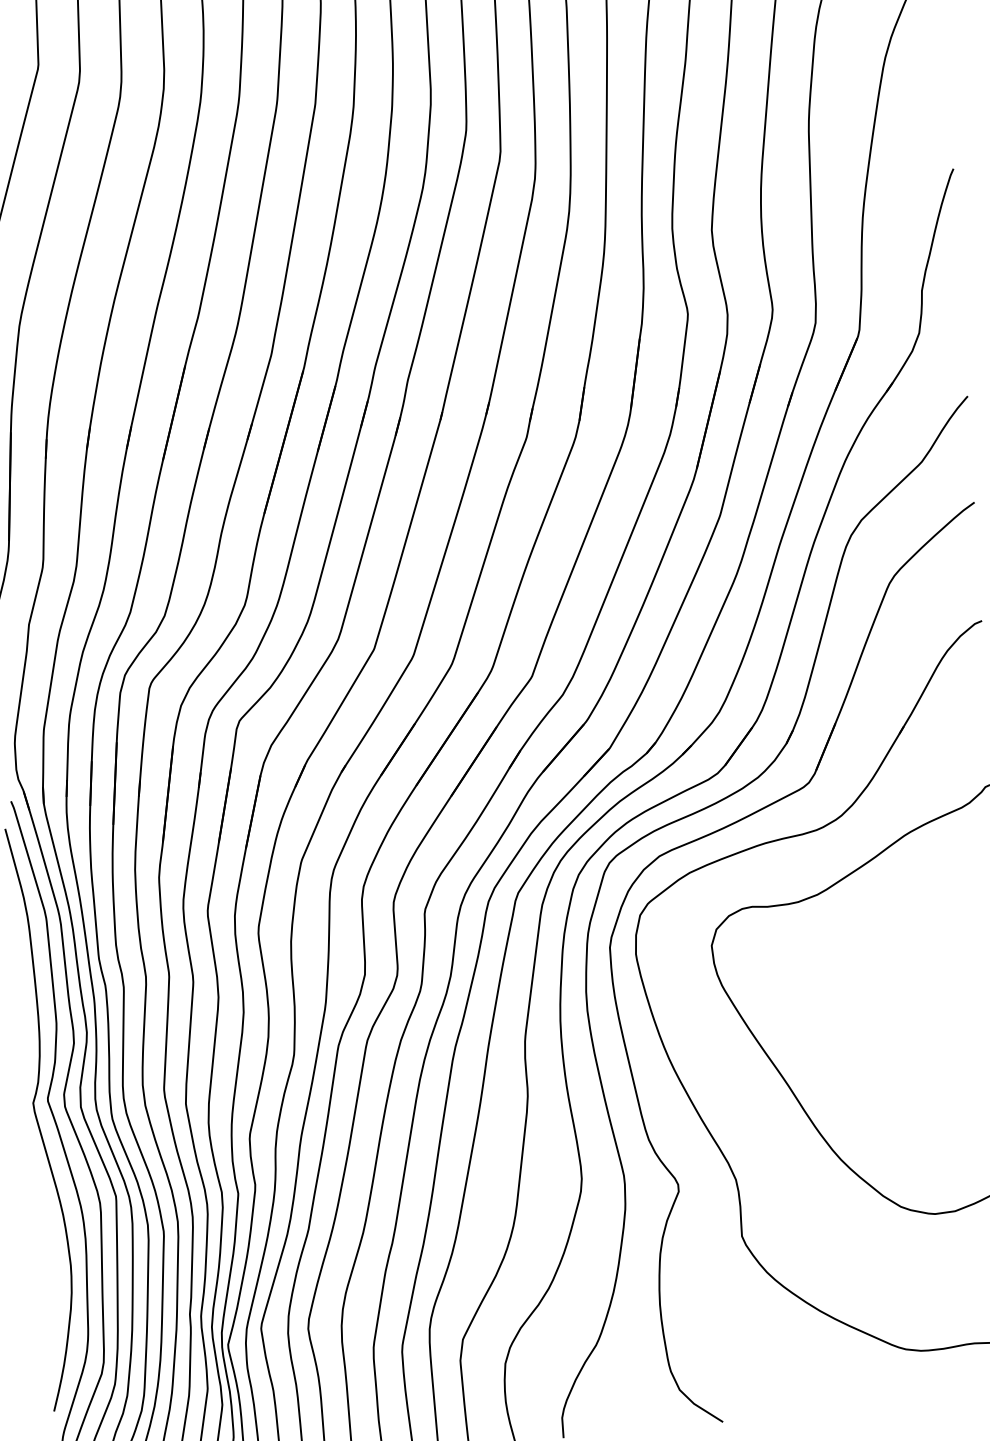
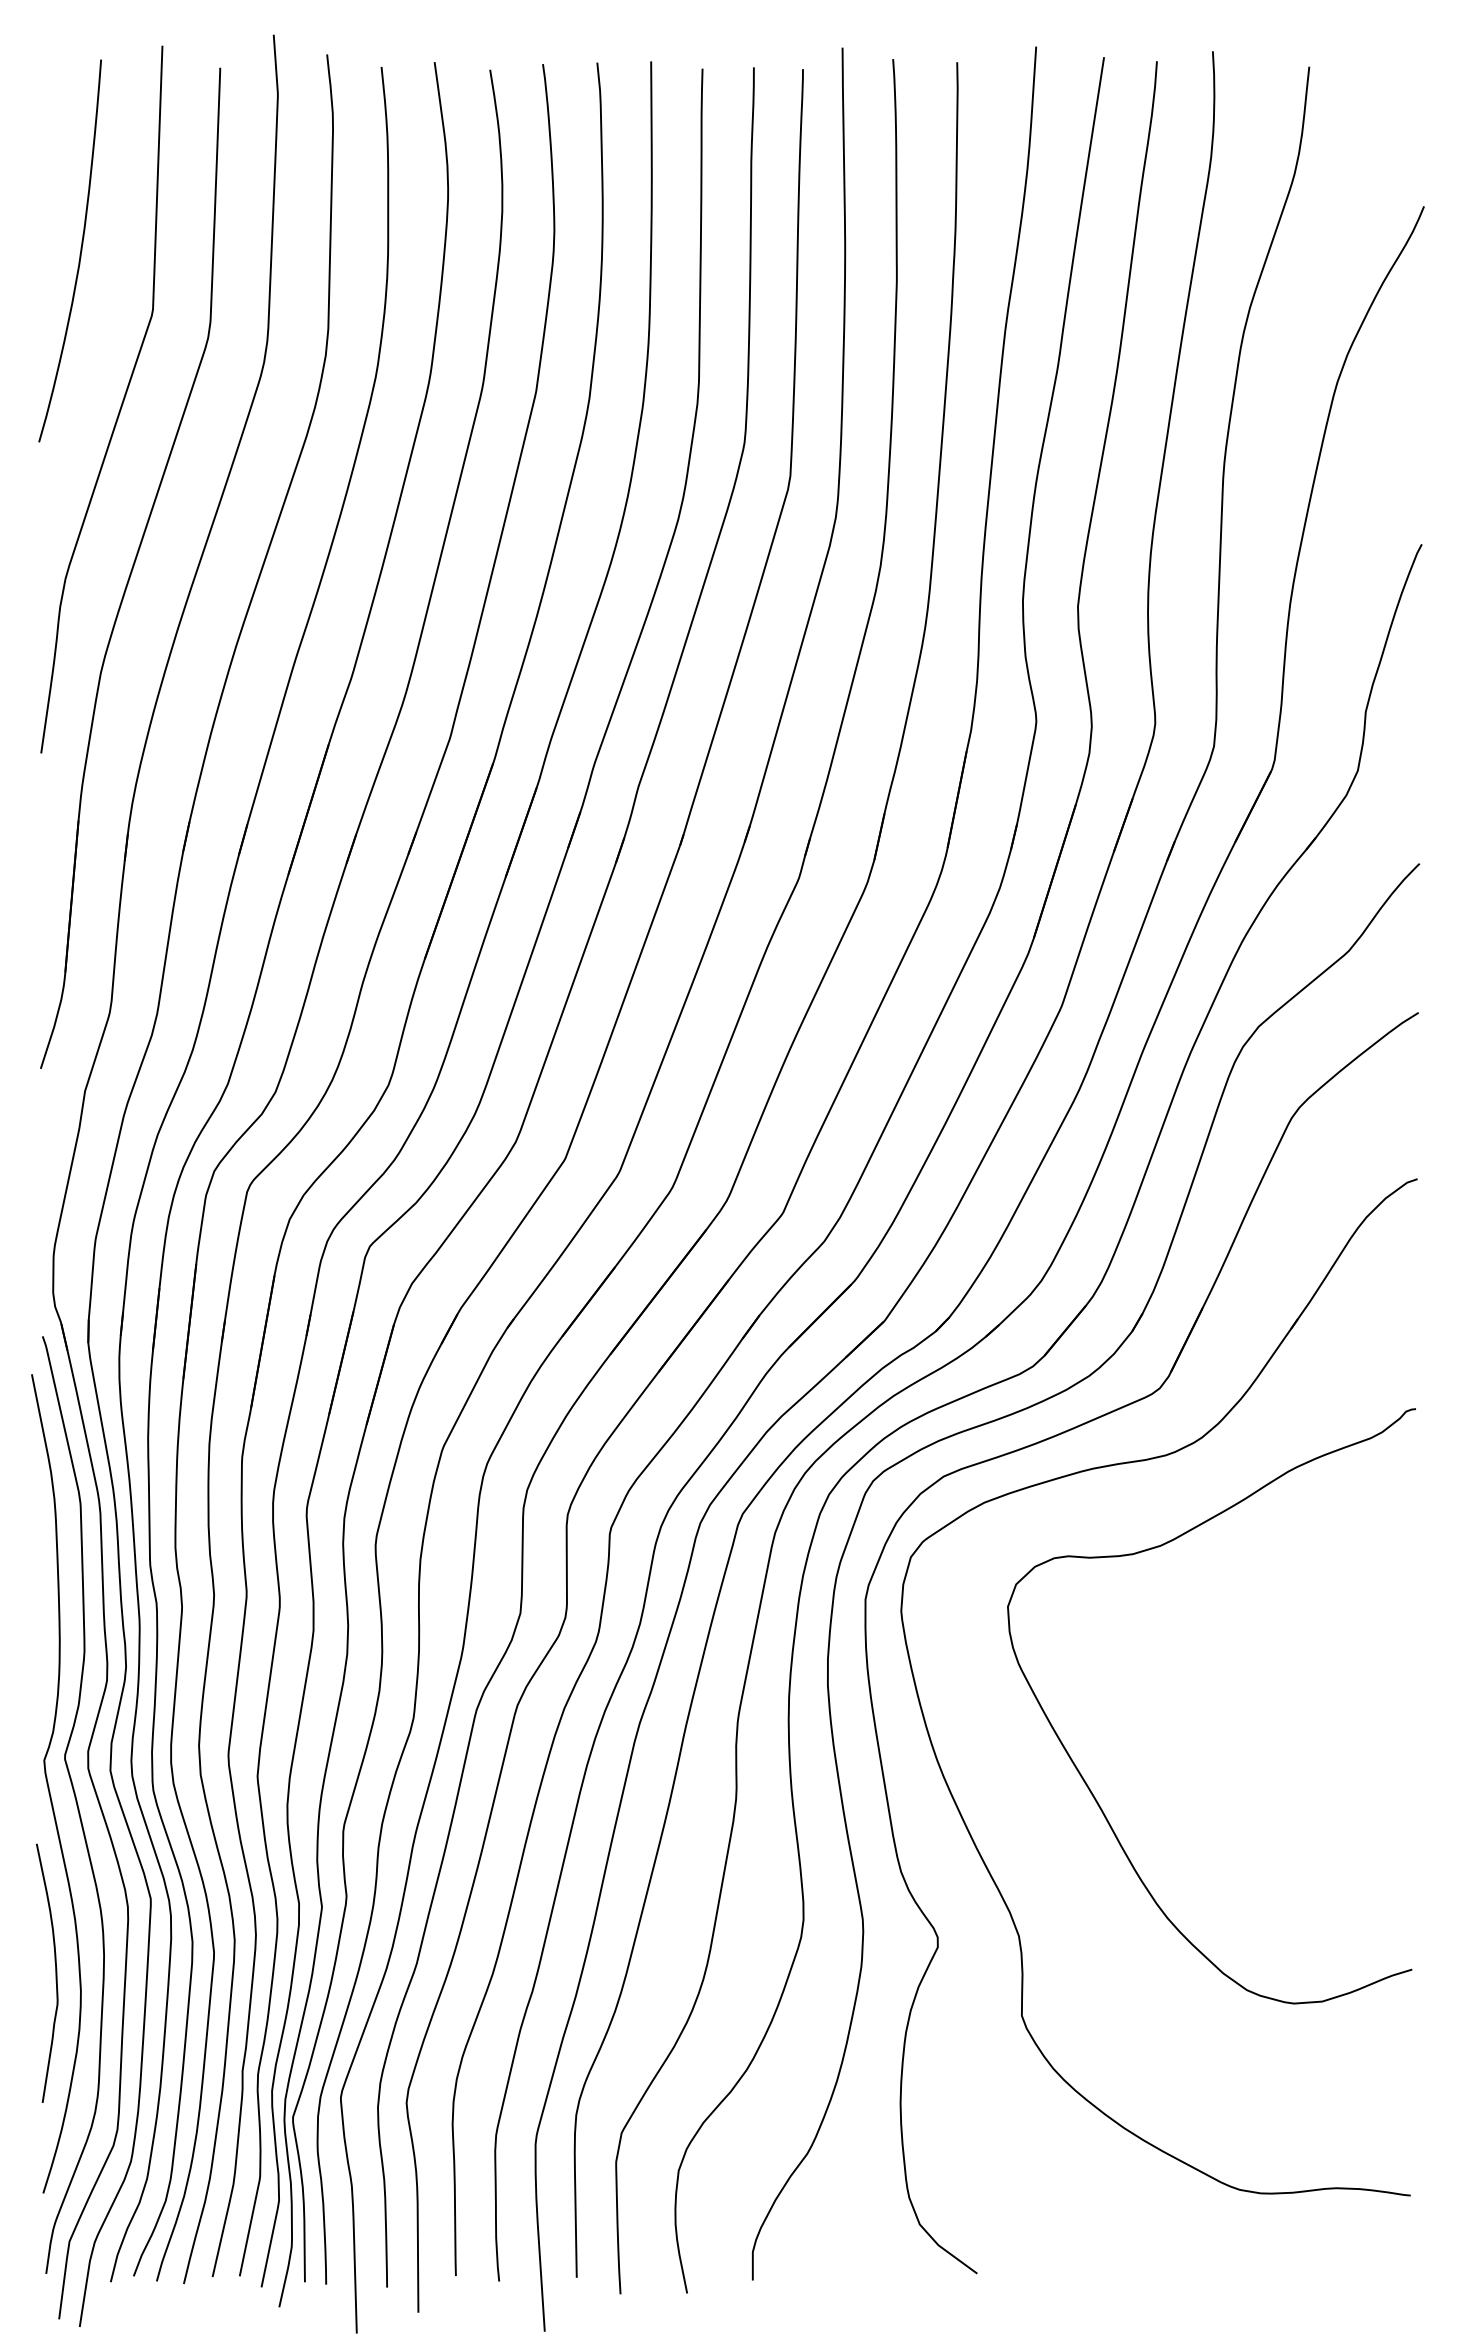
curve: (51, 1253) -> (55, 1972), added

